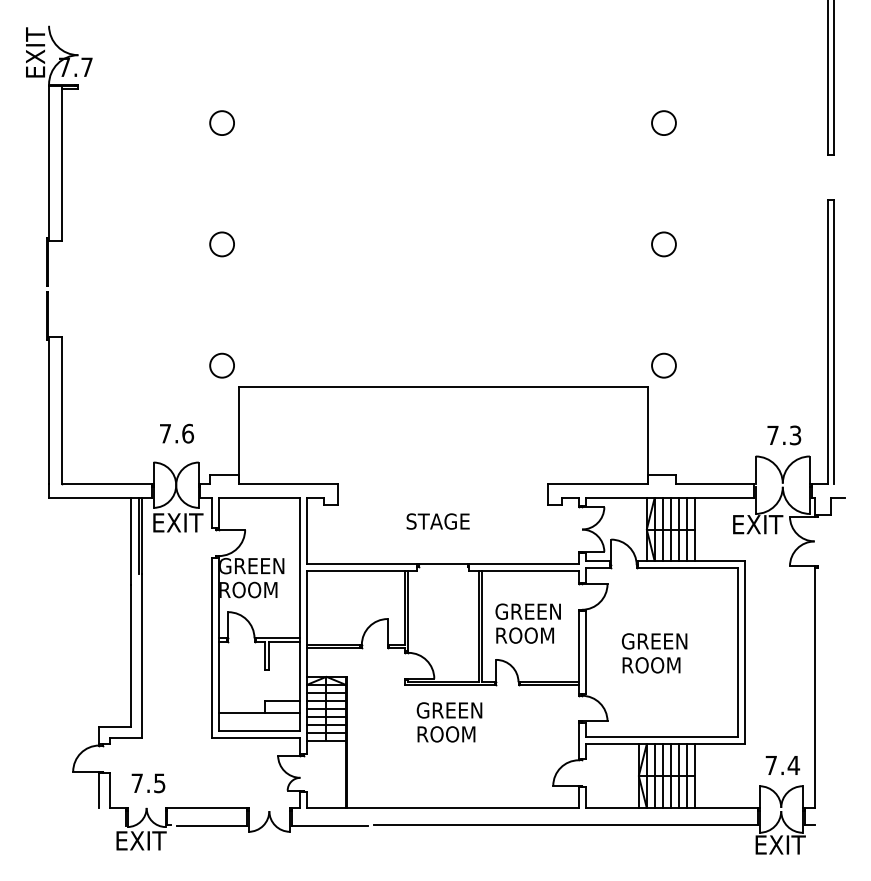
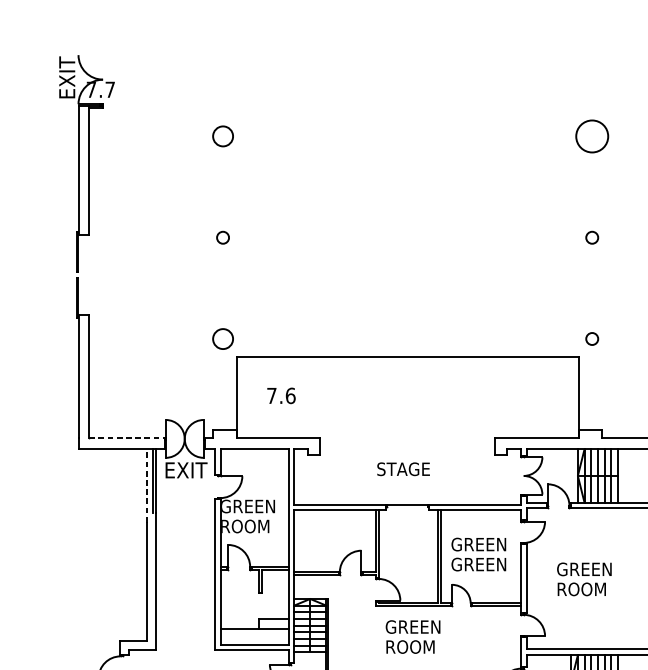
circle: (663, 122) -> (591, 135), size x1.6
circle: (221, 244) -> (222, 237), size x0.6
circle: (663, 244) -> (591, 237), size x0.6
circle: (663, 365) -> (591, 338), size x0.6
text: (176, 433) -> (281, 395), moved
line: (107, 483) -> (127, 437), solid -> dashed
line: (130, 541) -> (146, 485), solid -> dashed
text: (527, 635) -> (478, 564), ROOM -> GREEN

